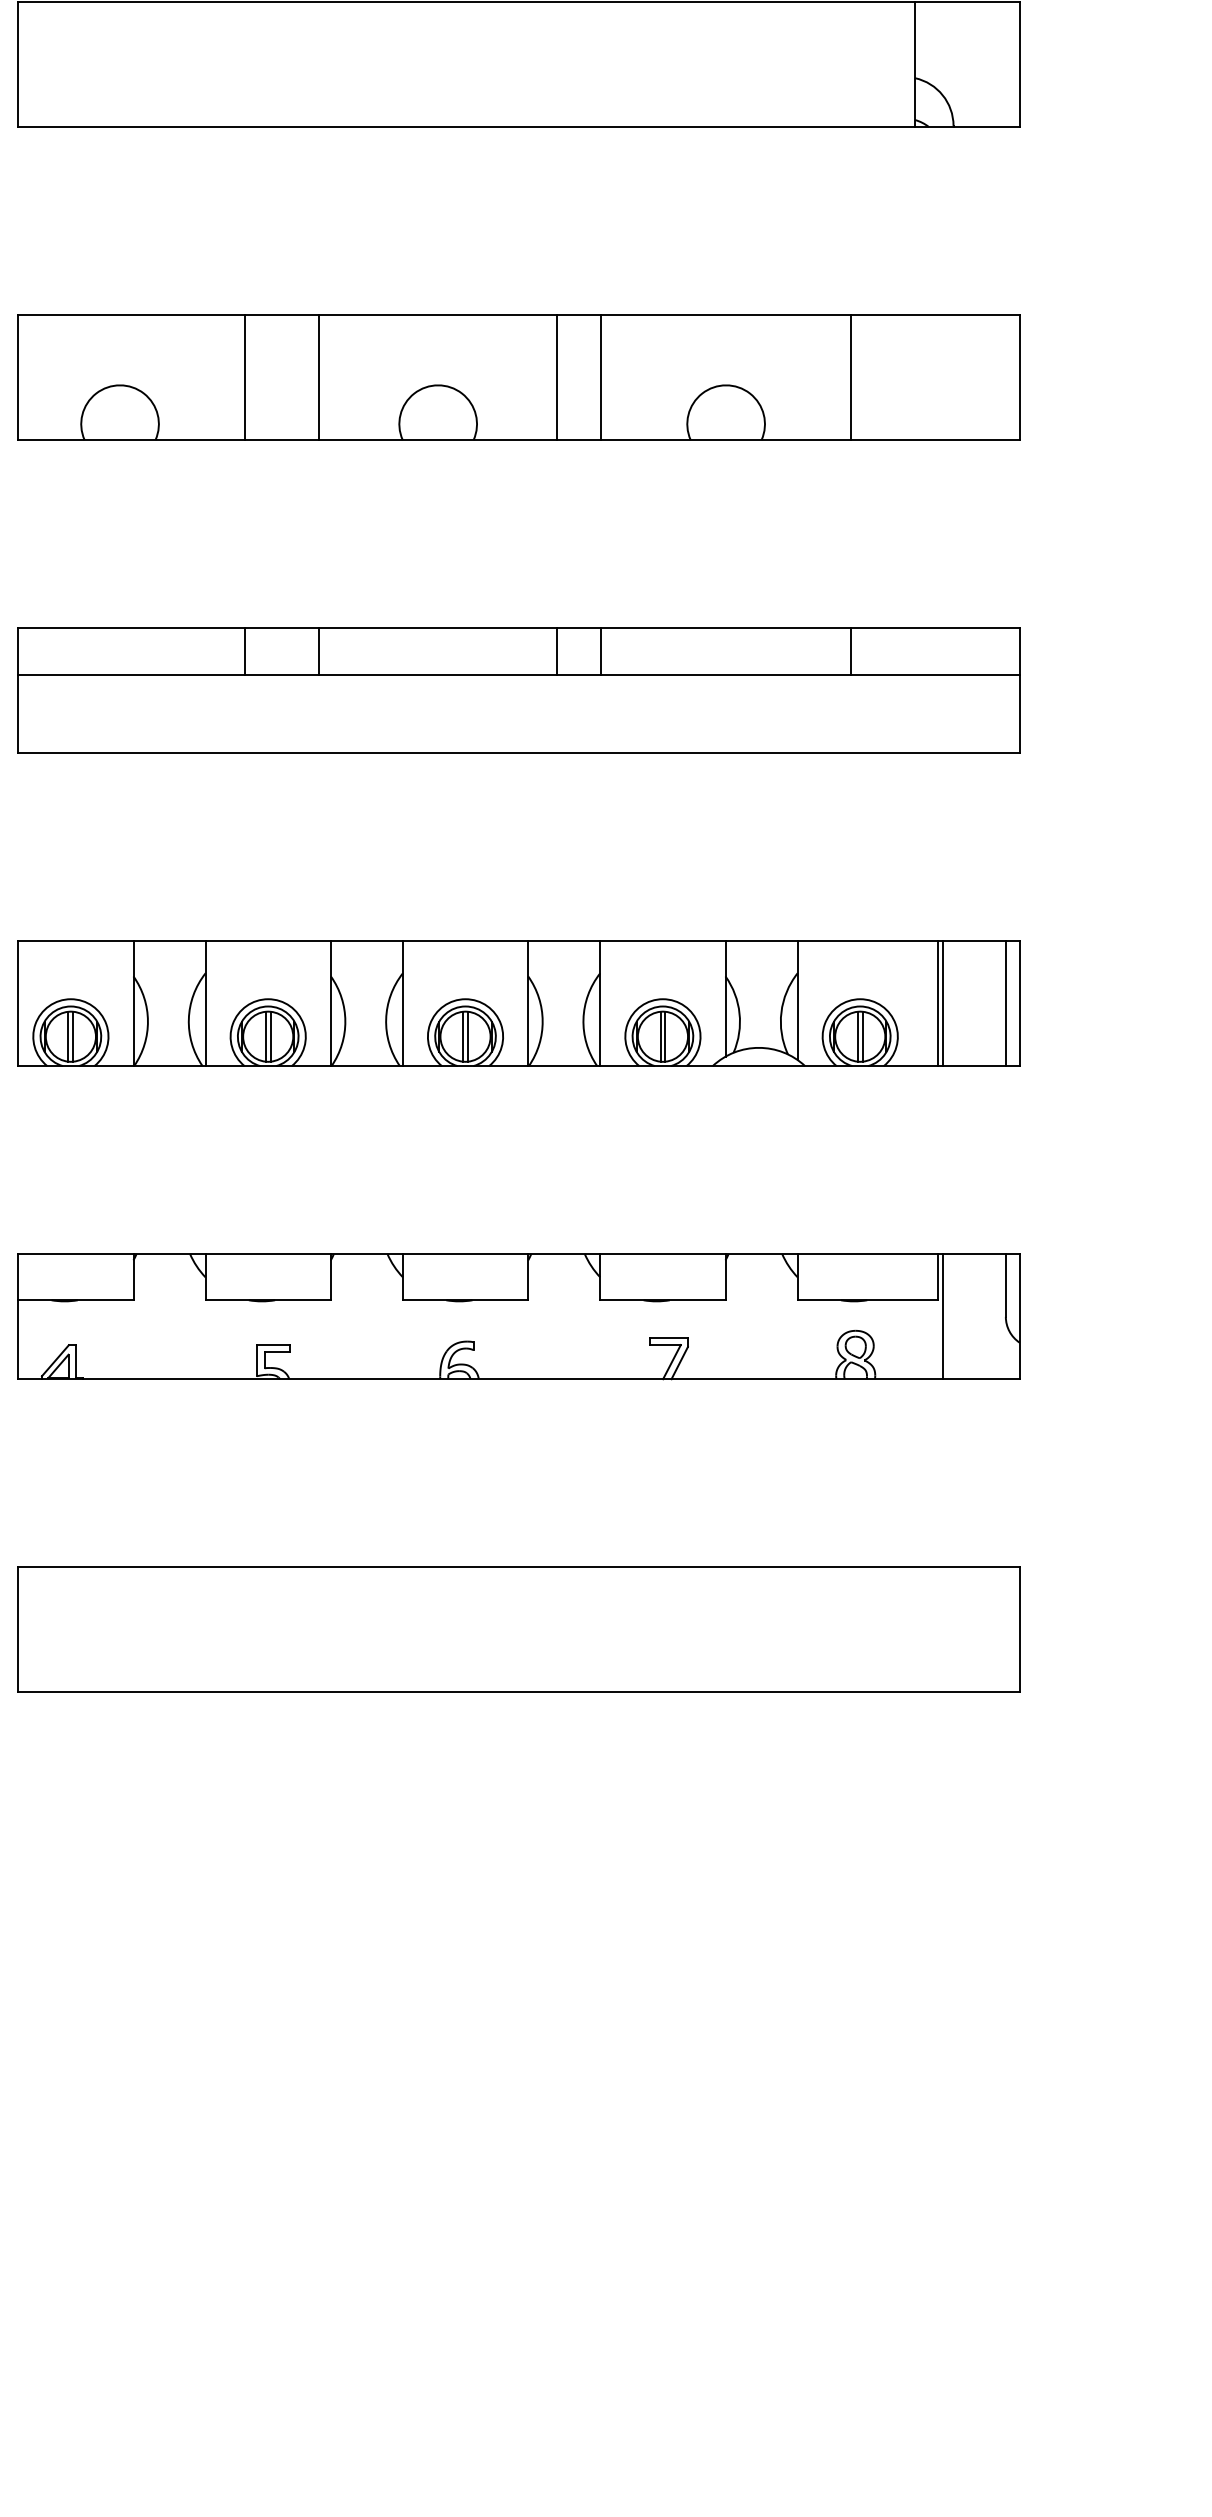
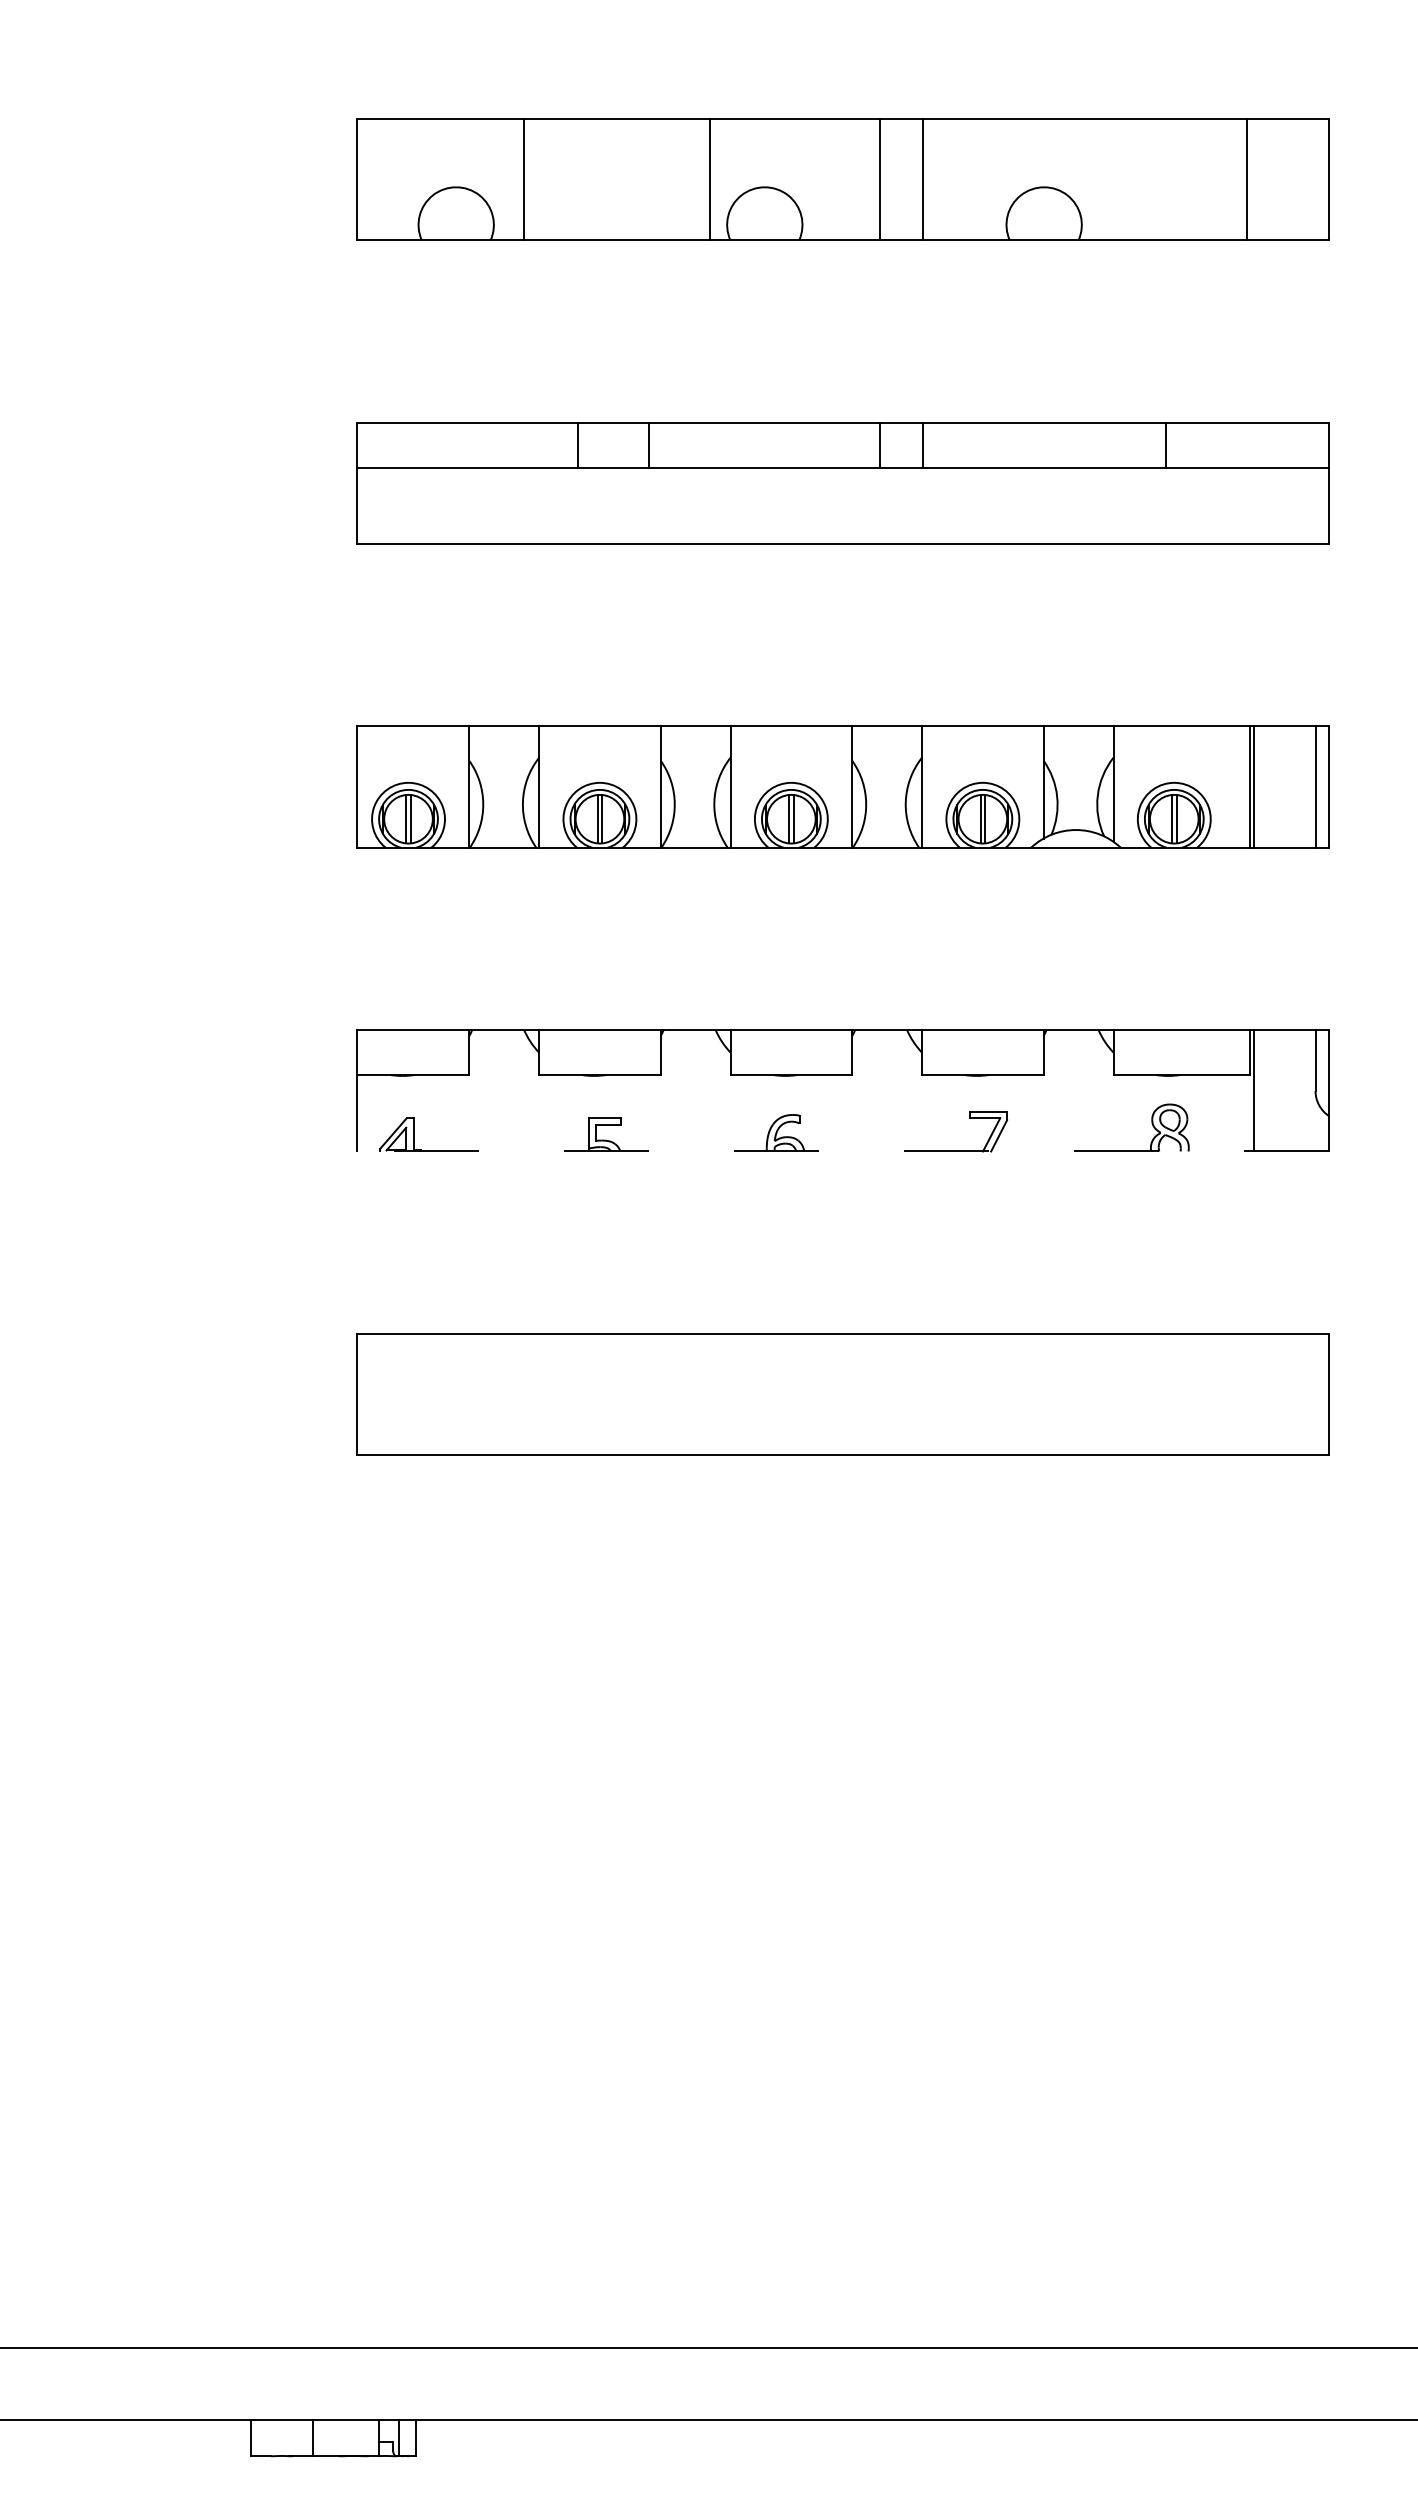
line: (245, 377) -> (523, 179), moved
line: (319, 377) -> (710, 179), moved
line: (851, 377) -> (1246, 179), moved
line: (519, 1379) -> (843, 1151), solid -> dashed

